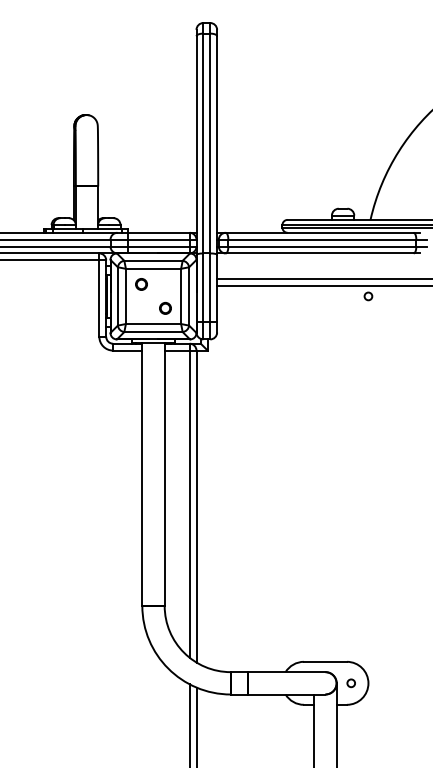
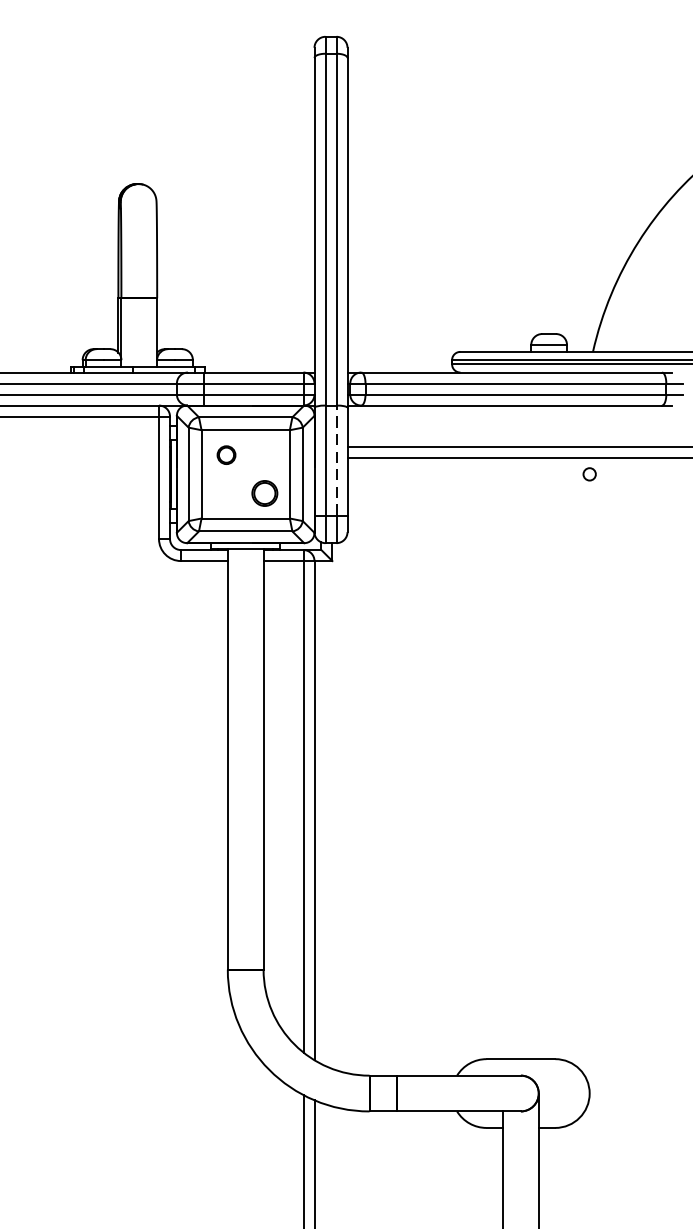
line: (210, 287) -> (336, 460), solid -> dashed
circle: (165, 308) -> (264, 493), size x1.4
circle: (350, 683) -> (560, 1093), removed

